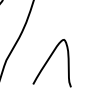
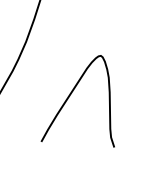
curve: (48, 61) -> (70, 97), moved

